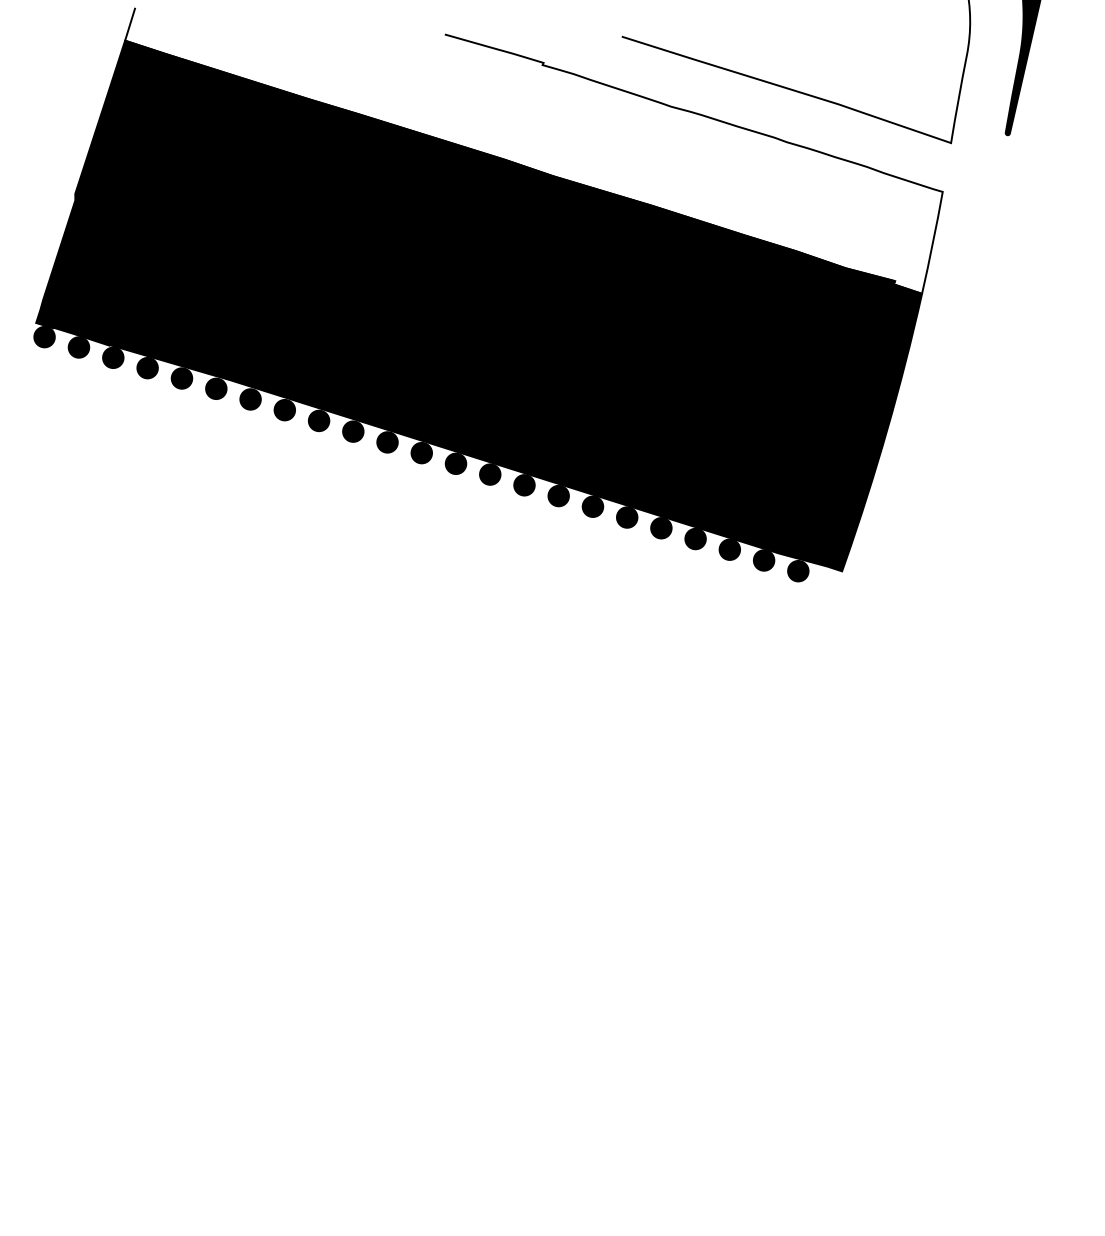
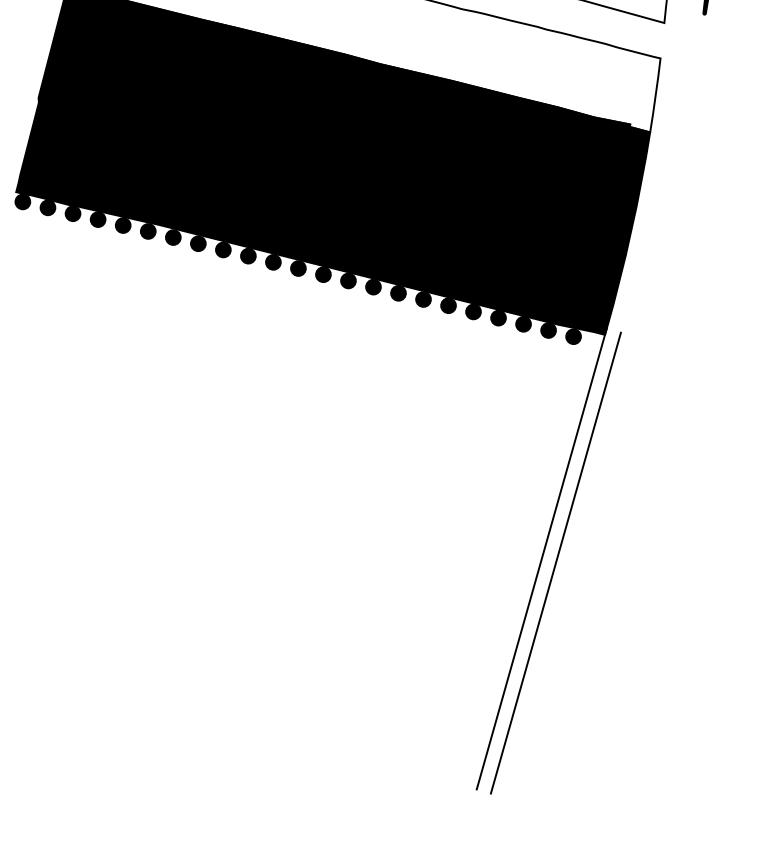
line: (735, 877) -> (541, 559), added
line: (754, 883) -> (555, 562), added

